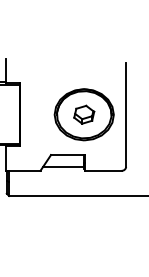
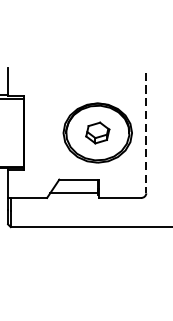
line: (126, 115) -> (146, 133), solid -> dashed

